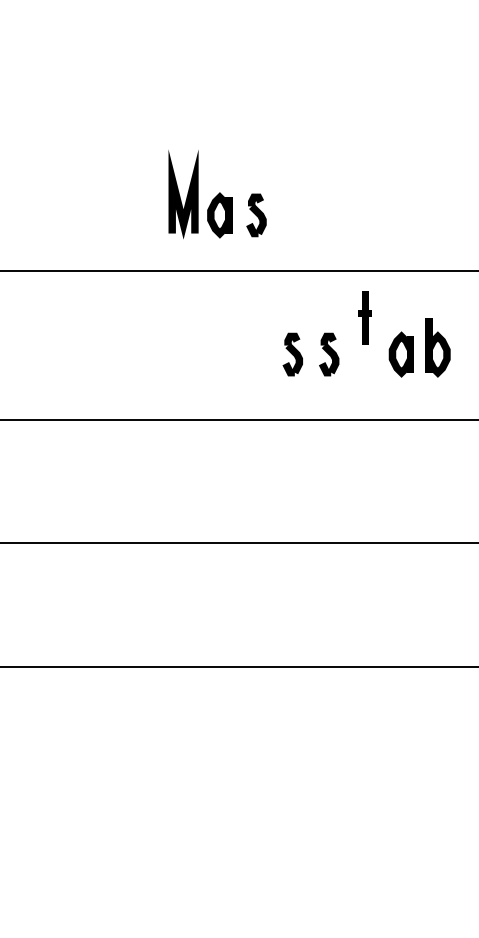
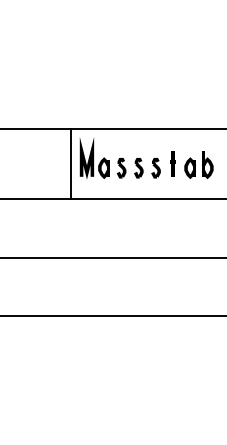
part: (216, 192) -> (102, 157), moved
part: (363, 317) -> (172, 163), moved
line: (148, 344) -> (70, 163), added

